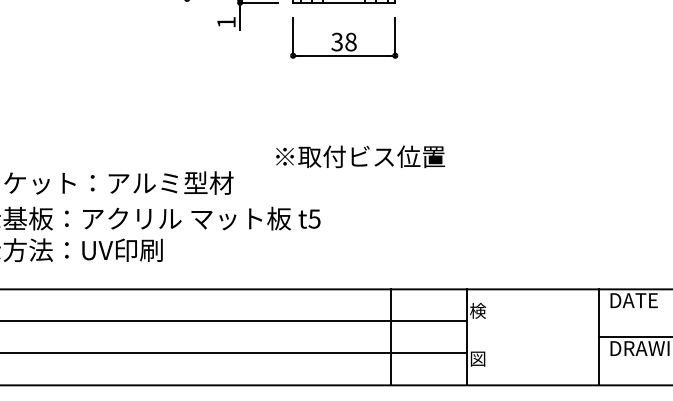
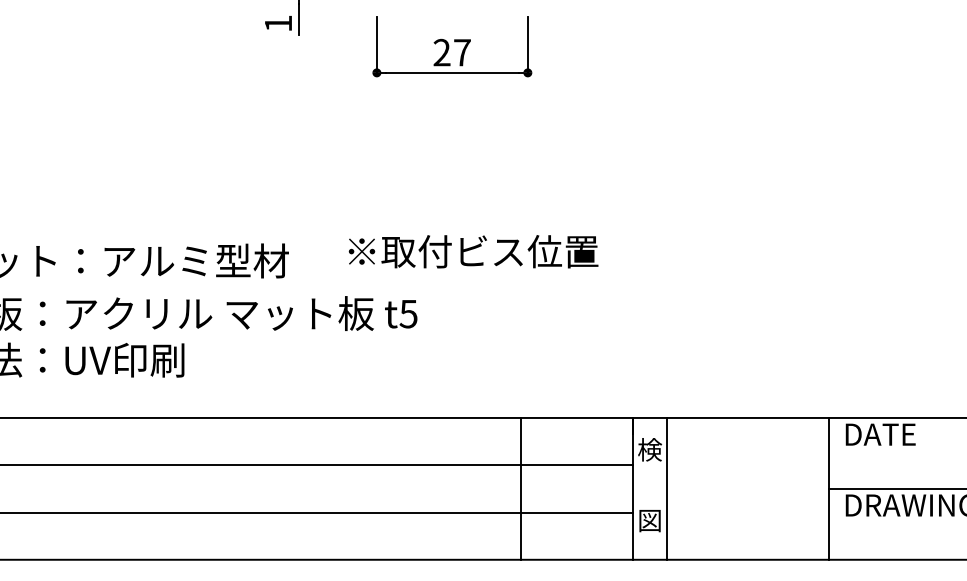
text: (343, 41) -> (451, 51), 38 -> 27
text: (360, 156) -> (473, 251), moved
line: (489, 337) -> (666, 489), added

